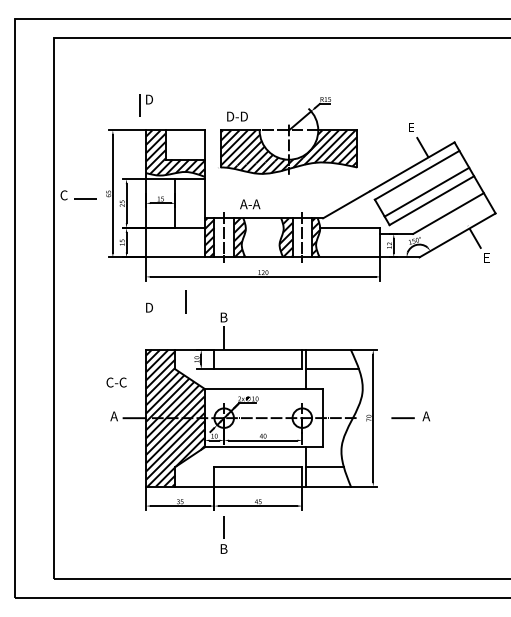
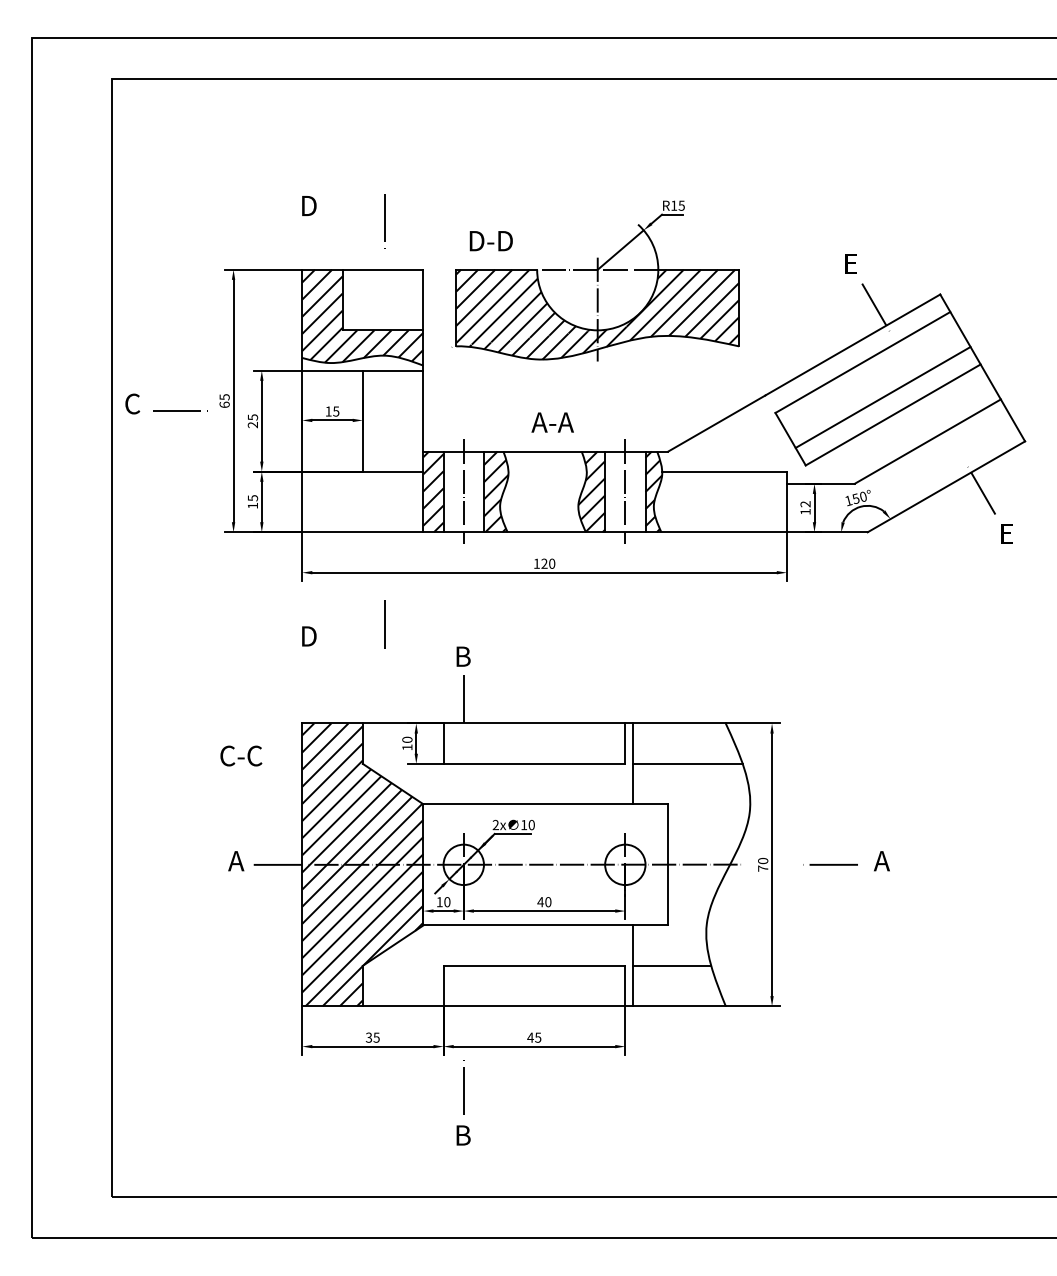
line: (139, 105) -> (383, 218), moved
text: (250, 204) -> (553, 422), moved
text: (116, 382) -> (241, 755), moved

